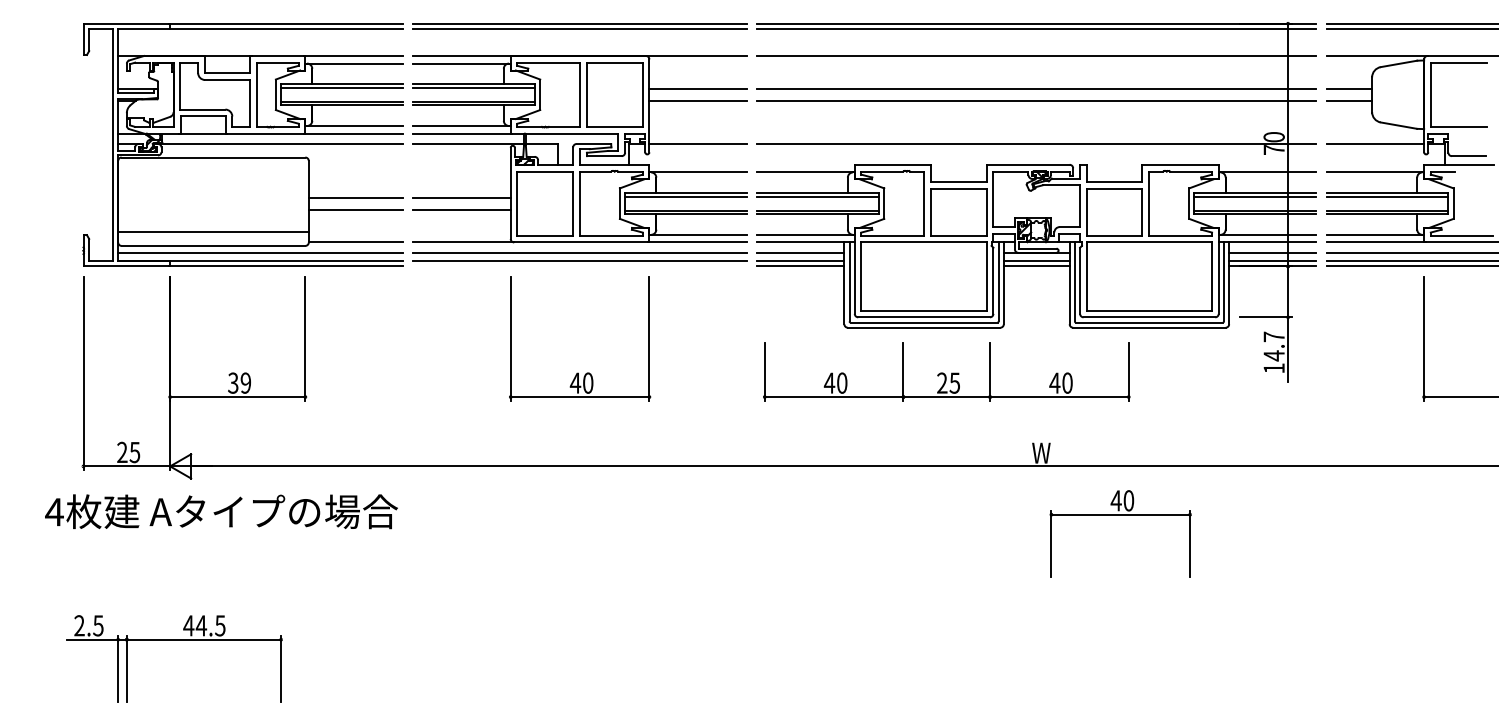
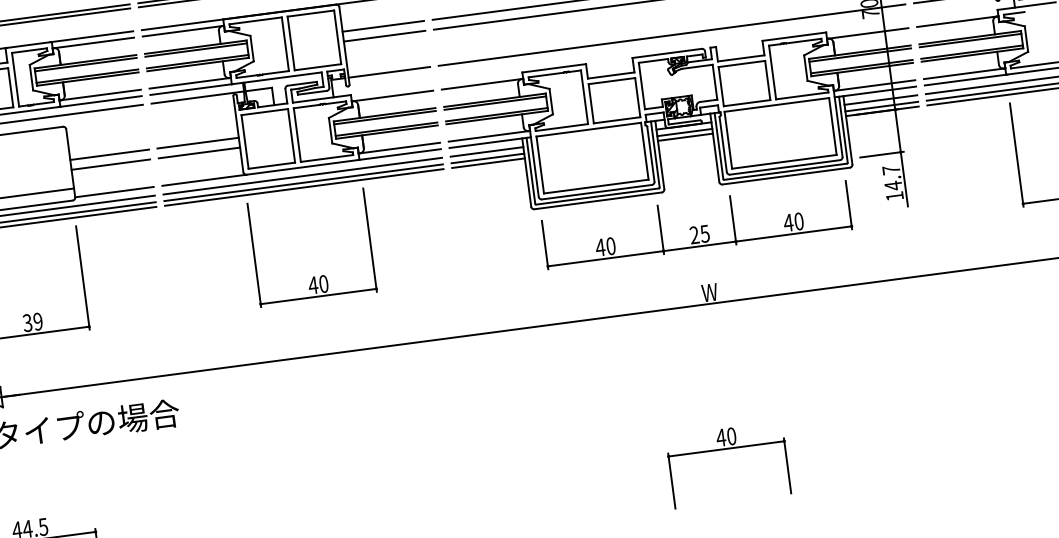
line: (579, 266) -> (303, 187), added
part: (946, 371) -> (696, 225), moved
part: (1120, 515) -> (726, 449), moved

